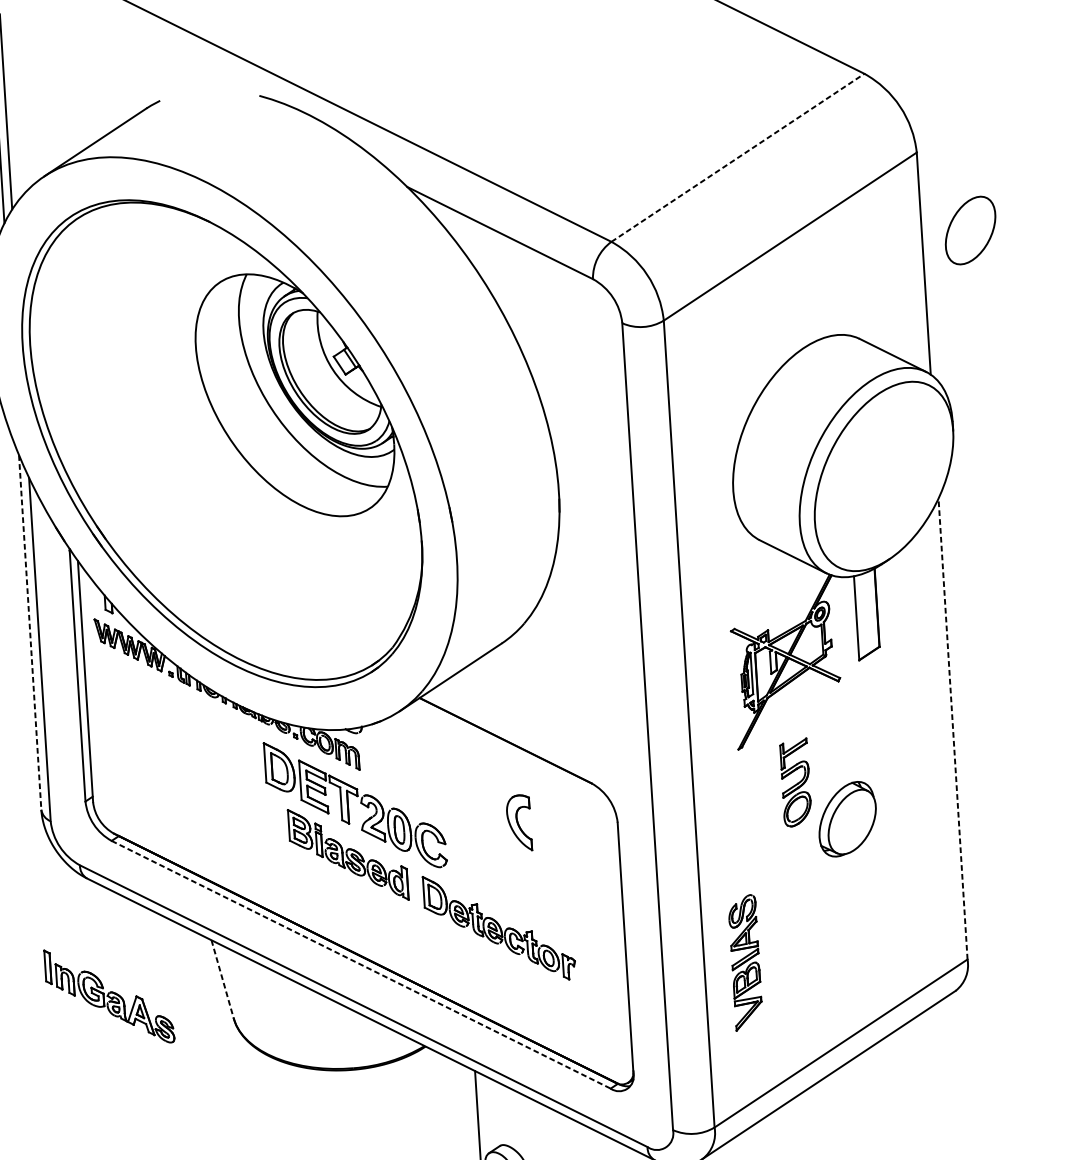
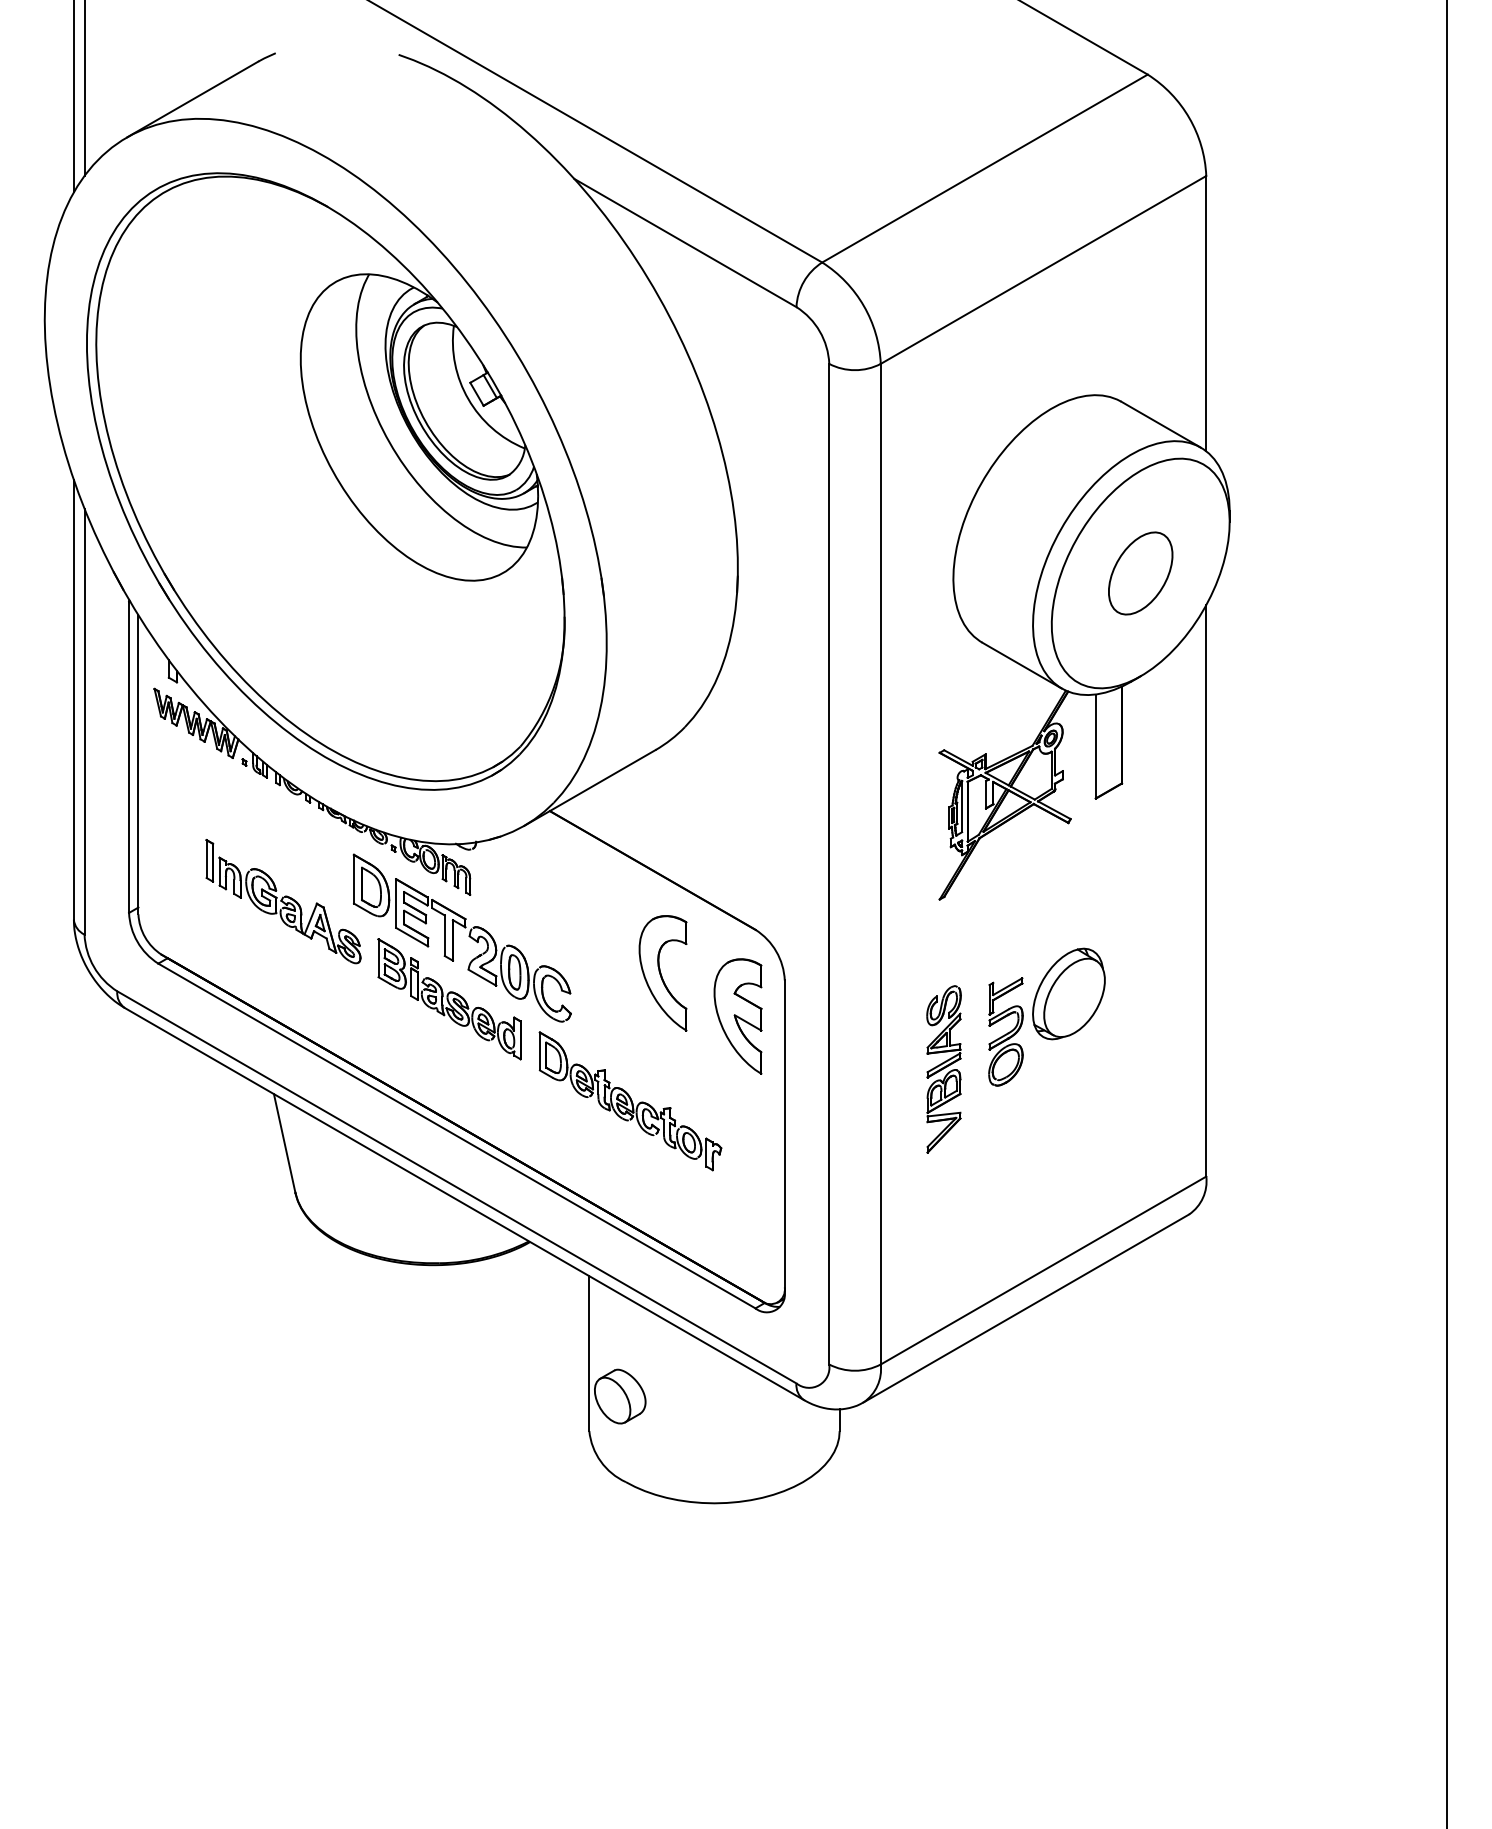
line: (737, 157) -> (984, 168), dashed -> solid
part: (970, 230) -> (1140, 573), moved
line: (29, 632) -> (73, 699), dashed -> solid
line: (953, 728) -> (1206, 890), dashed -> solid
part: (795, 782) -> (1005, 1031), moved
part: (518, 823) -> (662, 973), size x1.67
part: (581, 854) -> (737, 1016), added
part: (745, 962) -> (943, 1069), moved
line: (360, 965) -> (456, 1136), dashed -> solid
line: (222, 979) -> (284, 1143), dashed -> solid
part: (109, 996) -> (283, 901), moved

